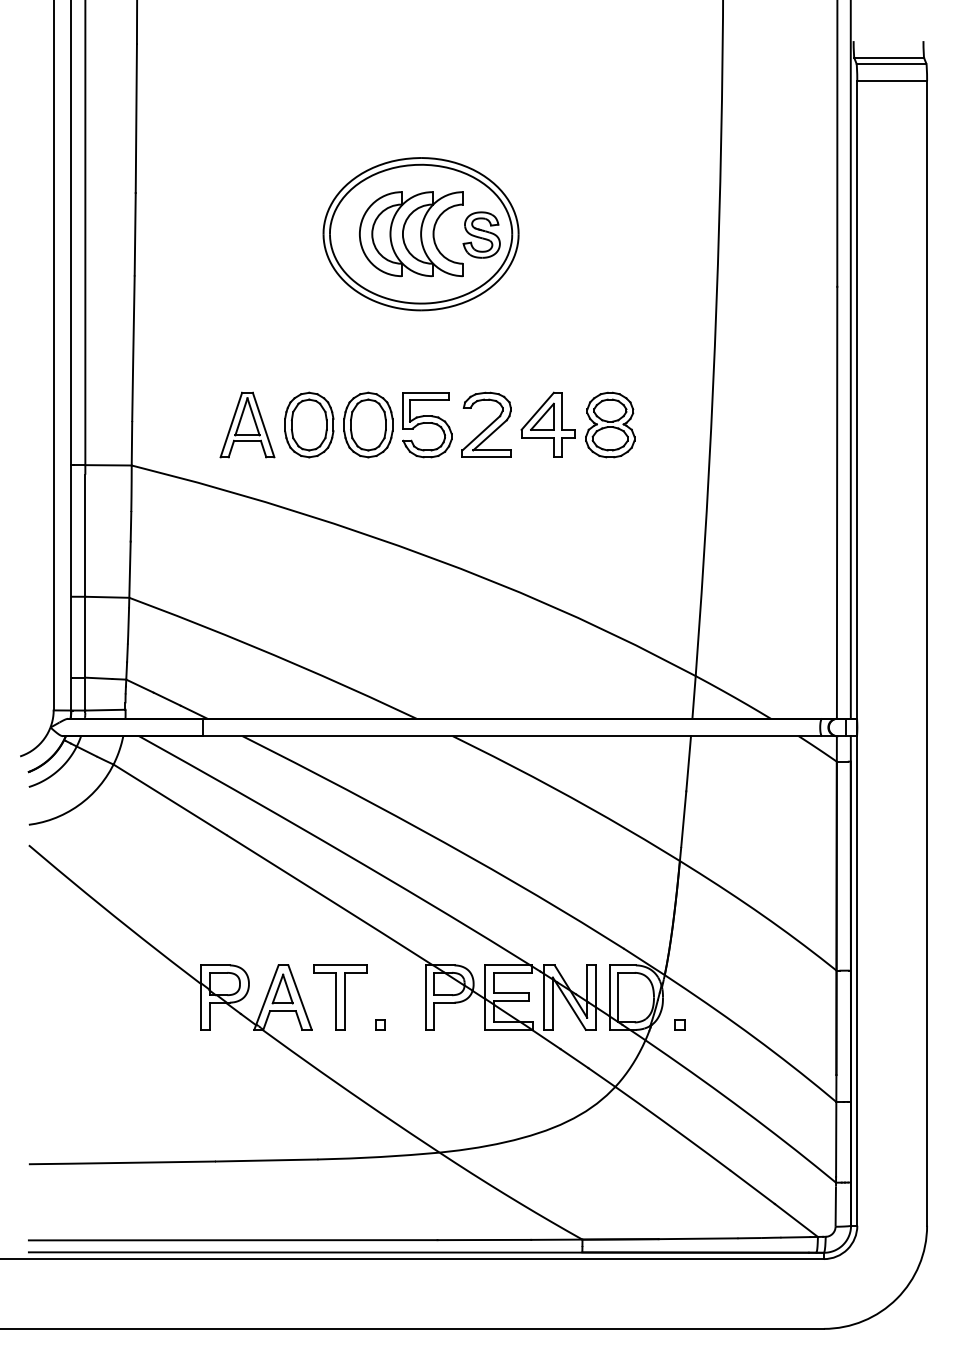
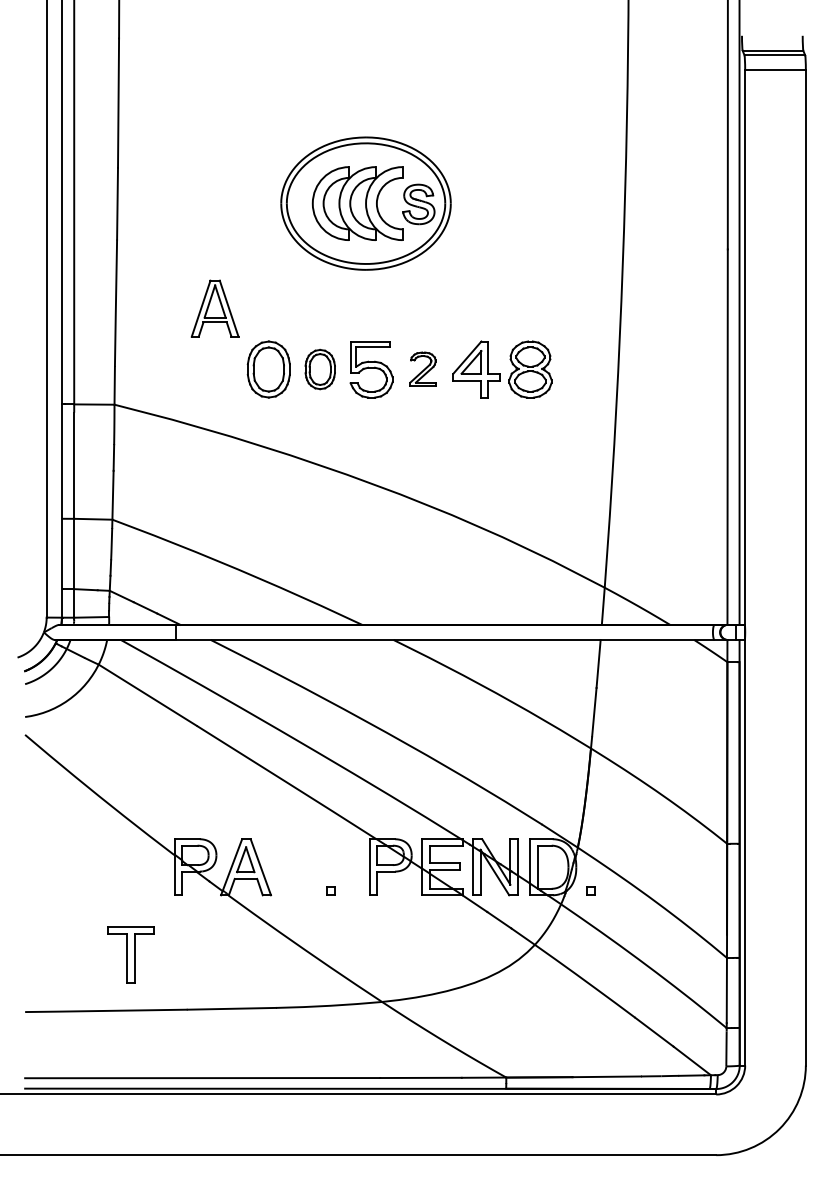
part: (247, 424) -> (215, 308), moved
part: (368, 424) -> (320, 369), size x0.7
part: (486, 424) -> (422, 369), size x0.6
part: (340, 997) -> (130, 954), moved

